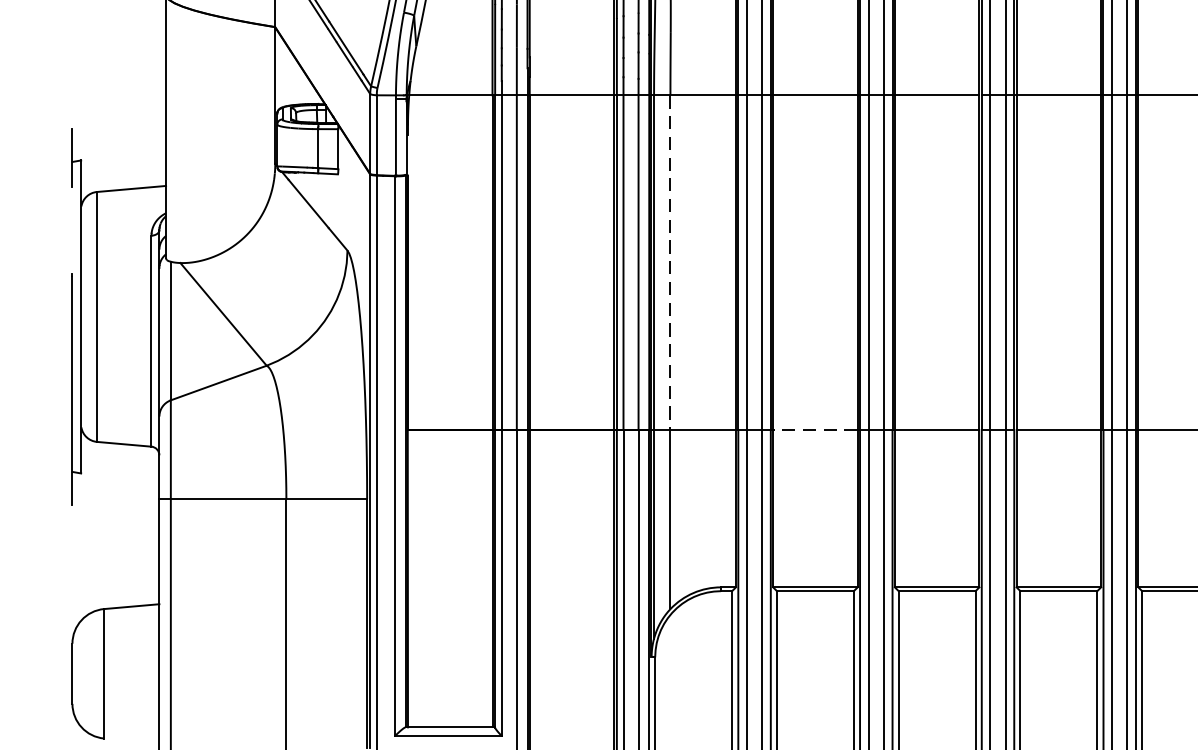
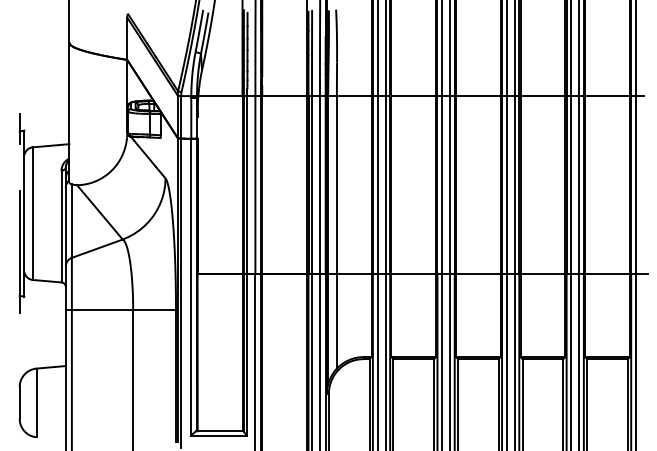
line: (669, 261) -> (336, 184), dashed -> solid
line: (814, 429) -> (413, 273), dashed -> solid

